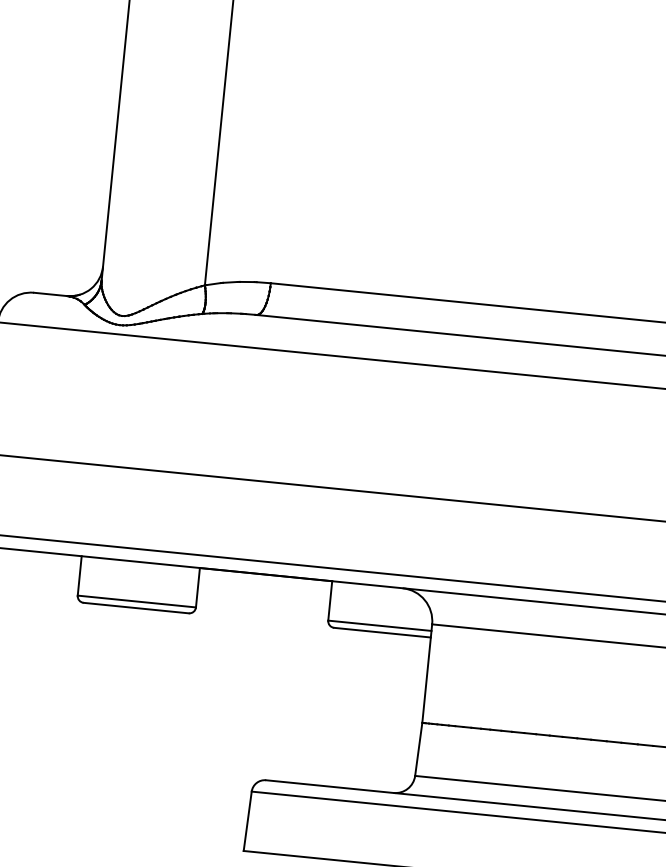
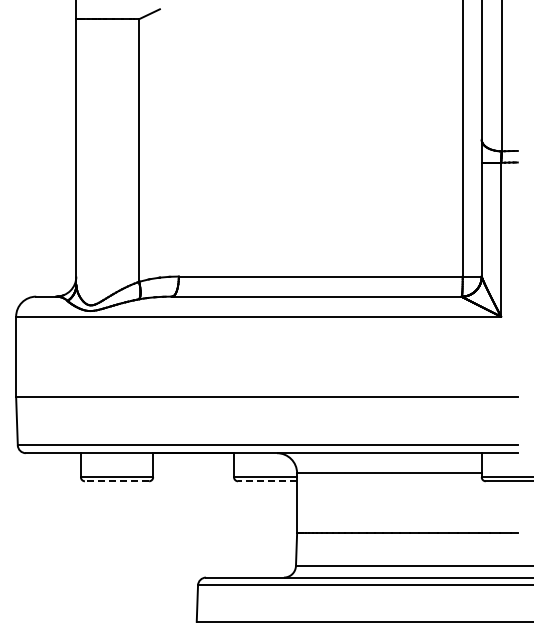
line: (135, 608) -> (116, 481), solid -> dashed
line: (382, 633) -> (267, 481), solid -> dashed

